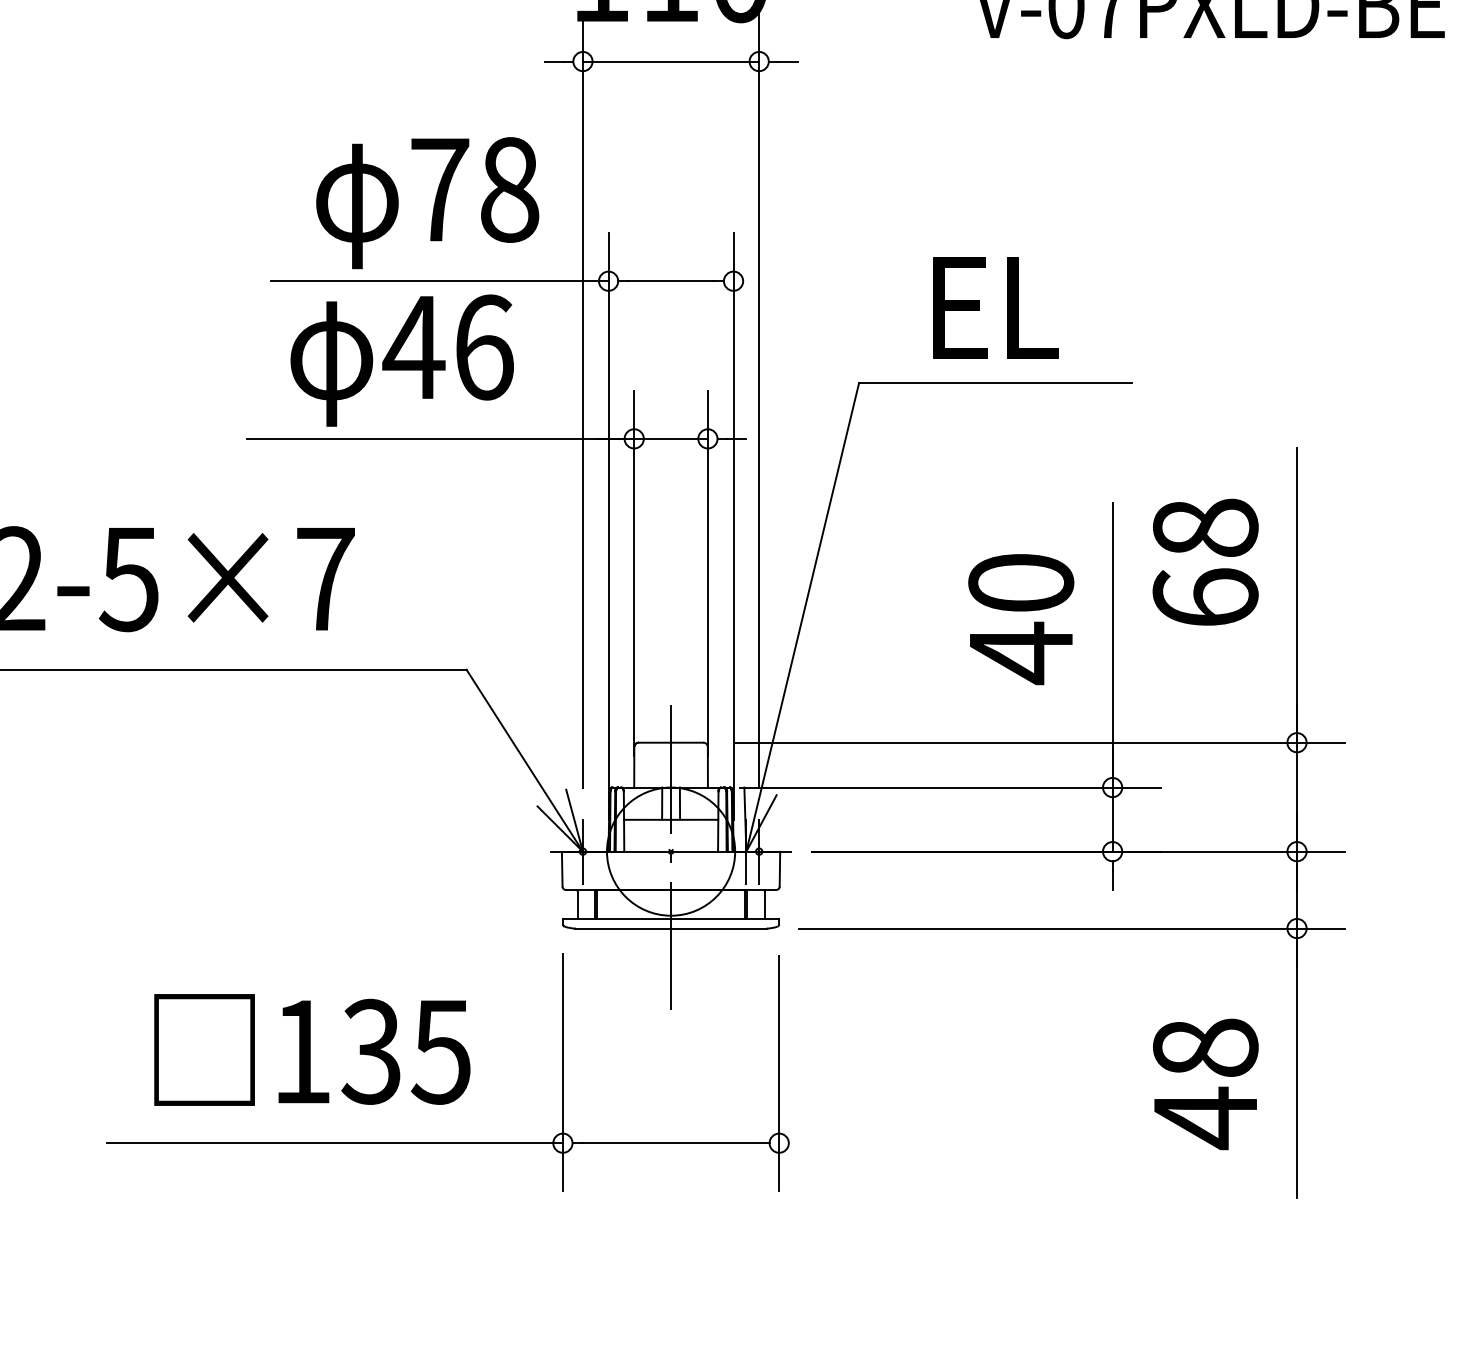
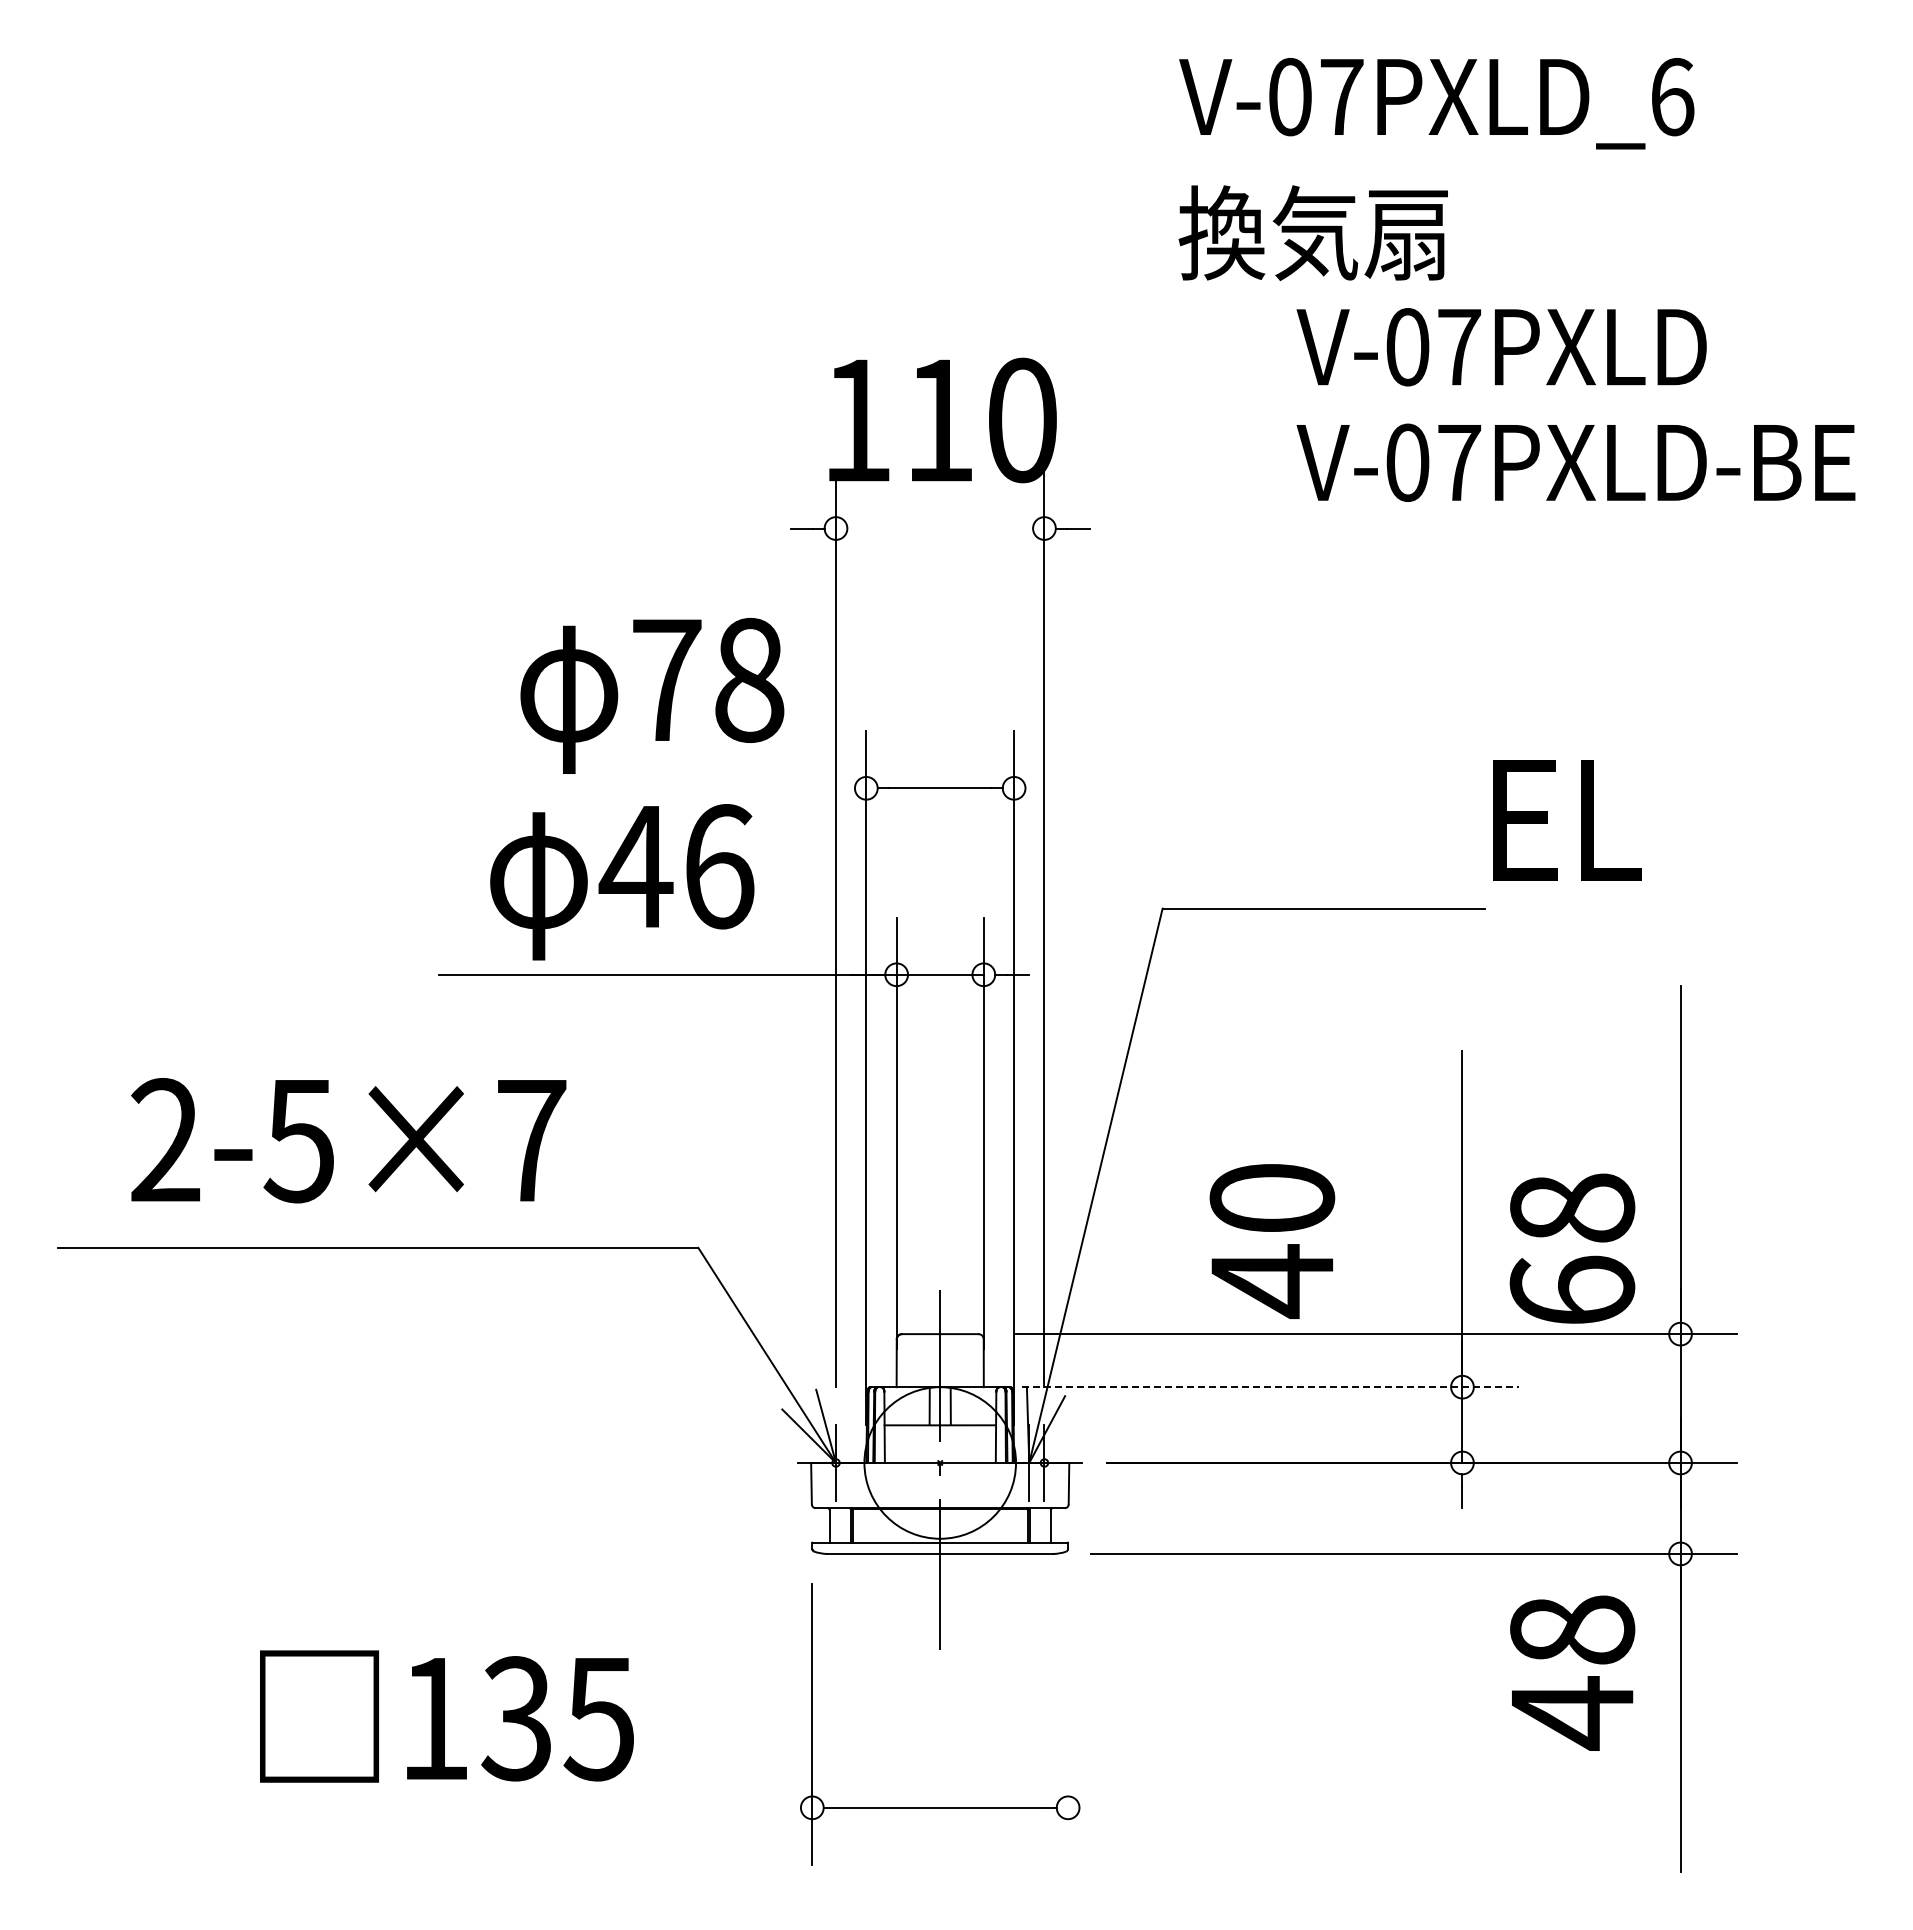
line: (671, 61) -> (940, 528), removed
line: (439, 281) -> (666, 788), removed
text: (995, 308) -> (1567, 820), moved
text: (1205, 562) -> (1572, 1248), moved
text: (1021, 619) -> (1272, 1241), moved
line: (950, 787) -> (1270, 1387), solid -> dashed
text: (311, 1049) -> (446, 1716), moved
line: (779, 1073) -> (1068, 1725), removed
text: (1205, 1083) -> (1572, 1672), moved
line: (334, 1142) -> (542, 1807), removed

